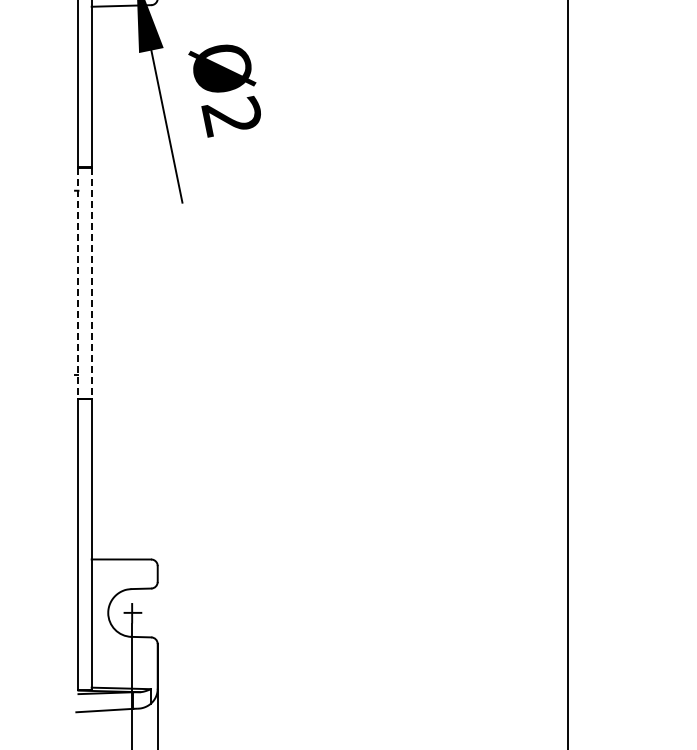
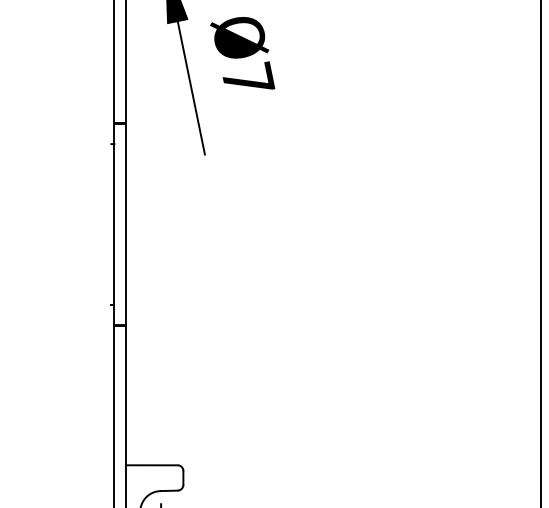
text: (232, 116) -> (248, 79), Ø2 -> Ø7
line: (78, 283) -> (114, 224), dashed -> solid
line: (91, 283) -> (125, 224), dashed -> solid

